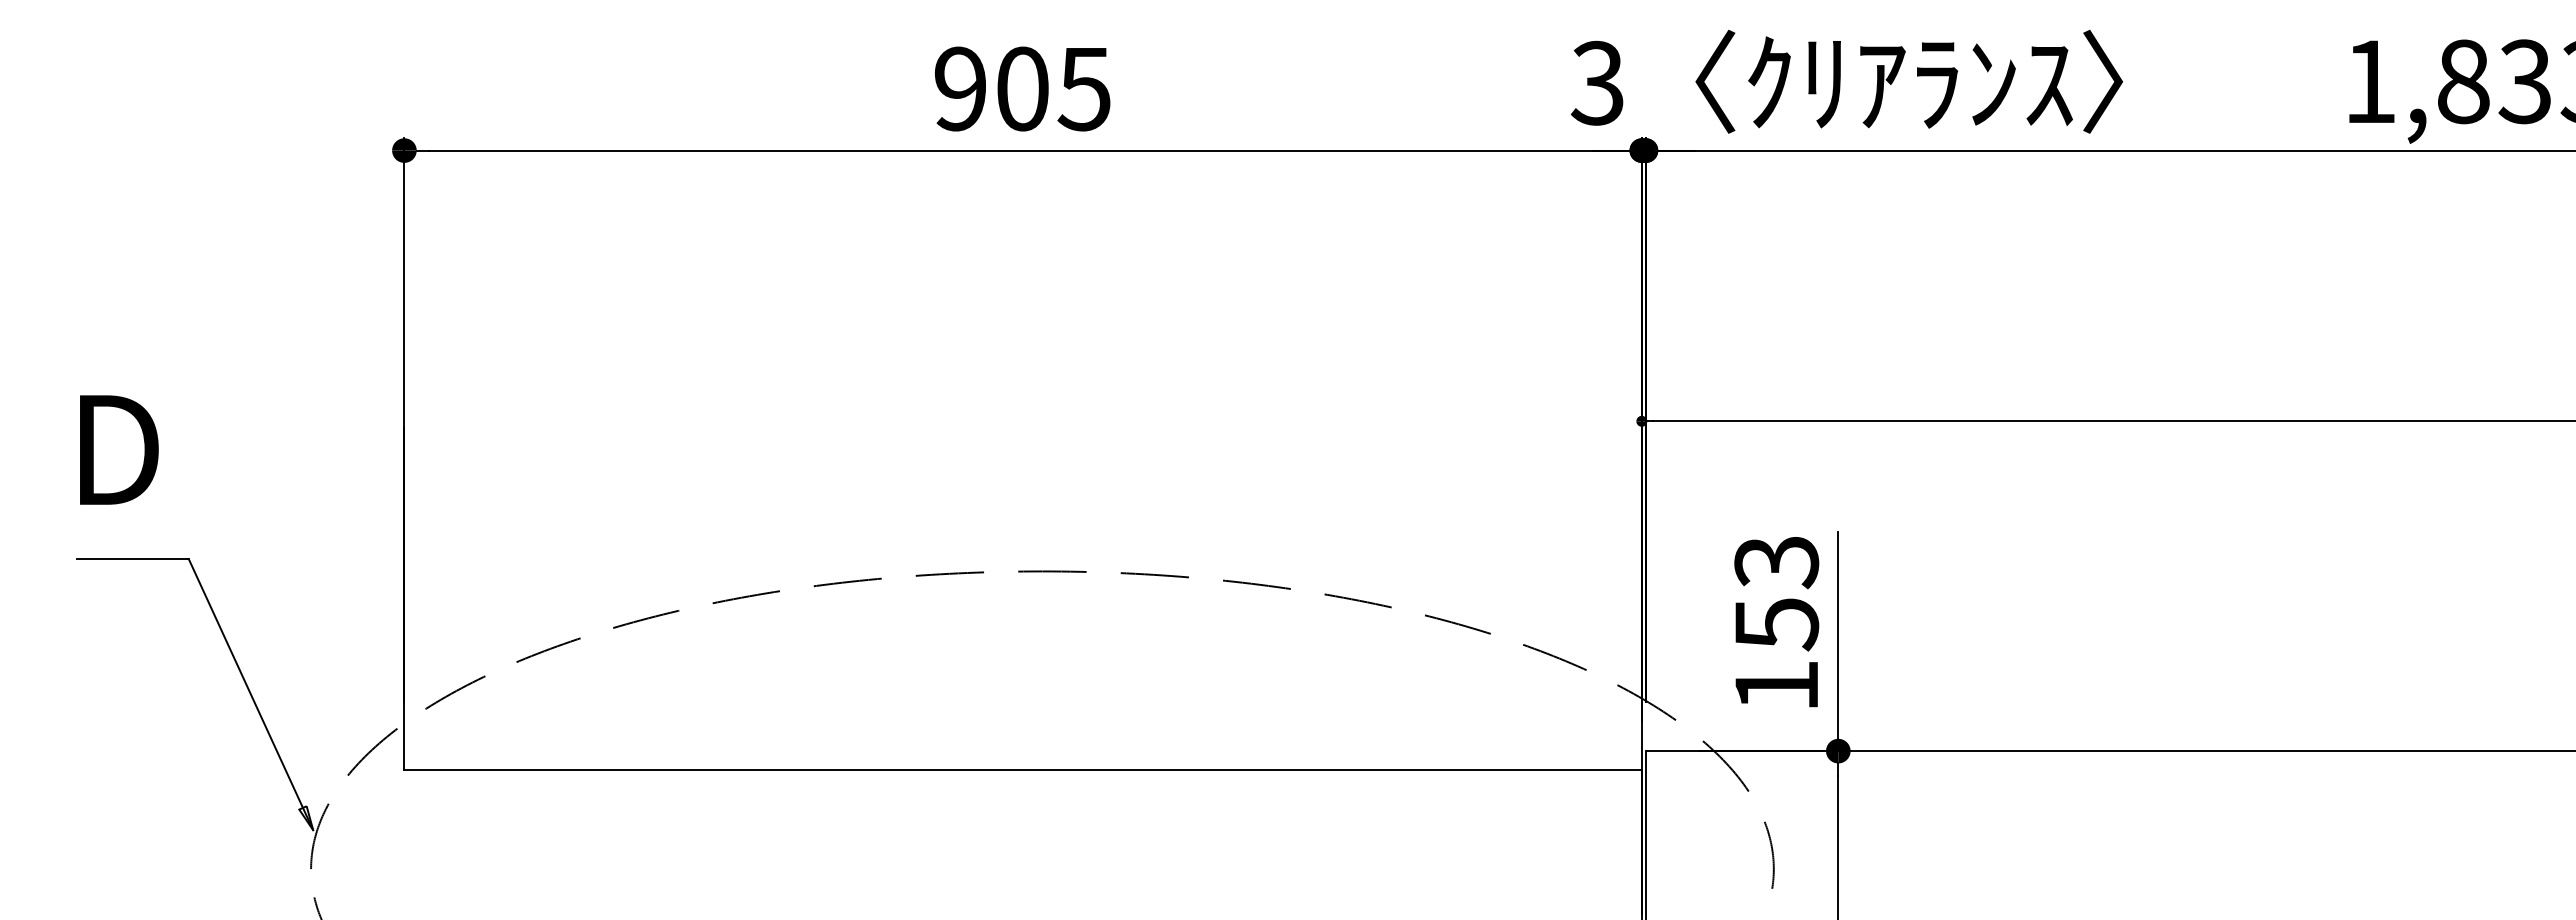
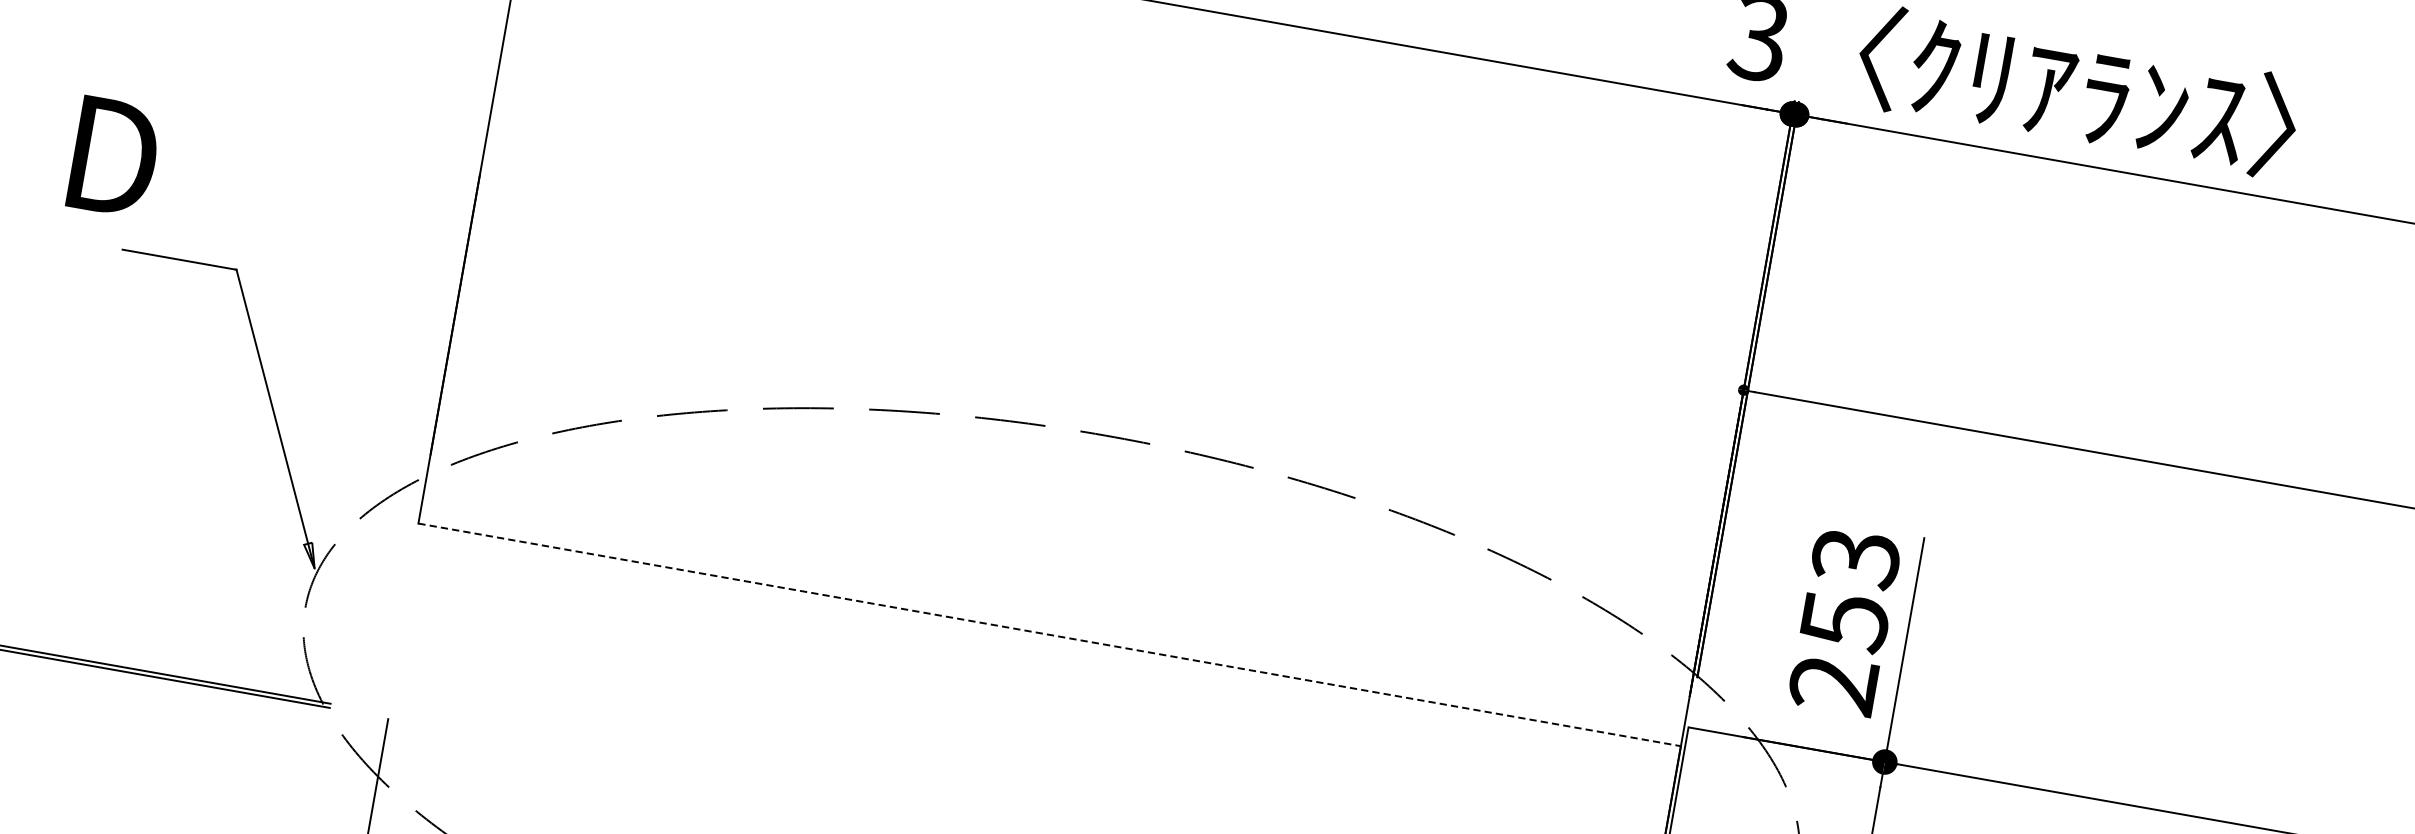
text: (119, 449) -> (114, 156), moved
text: (1775, 686) -> (1832, 684), 153 -> 253
line: (1023, 770) -> (1050, 635), solid -> dashed

